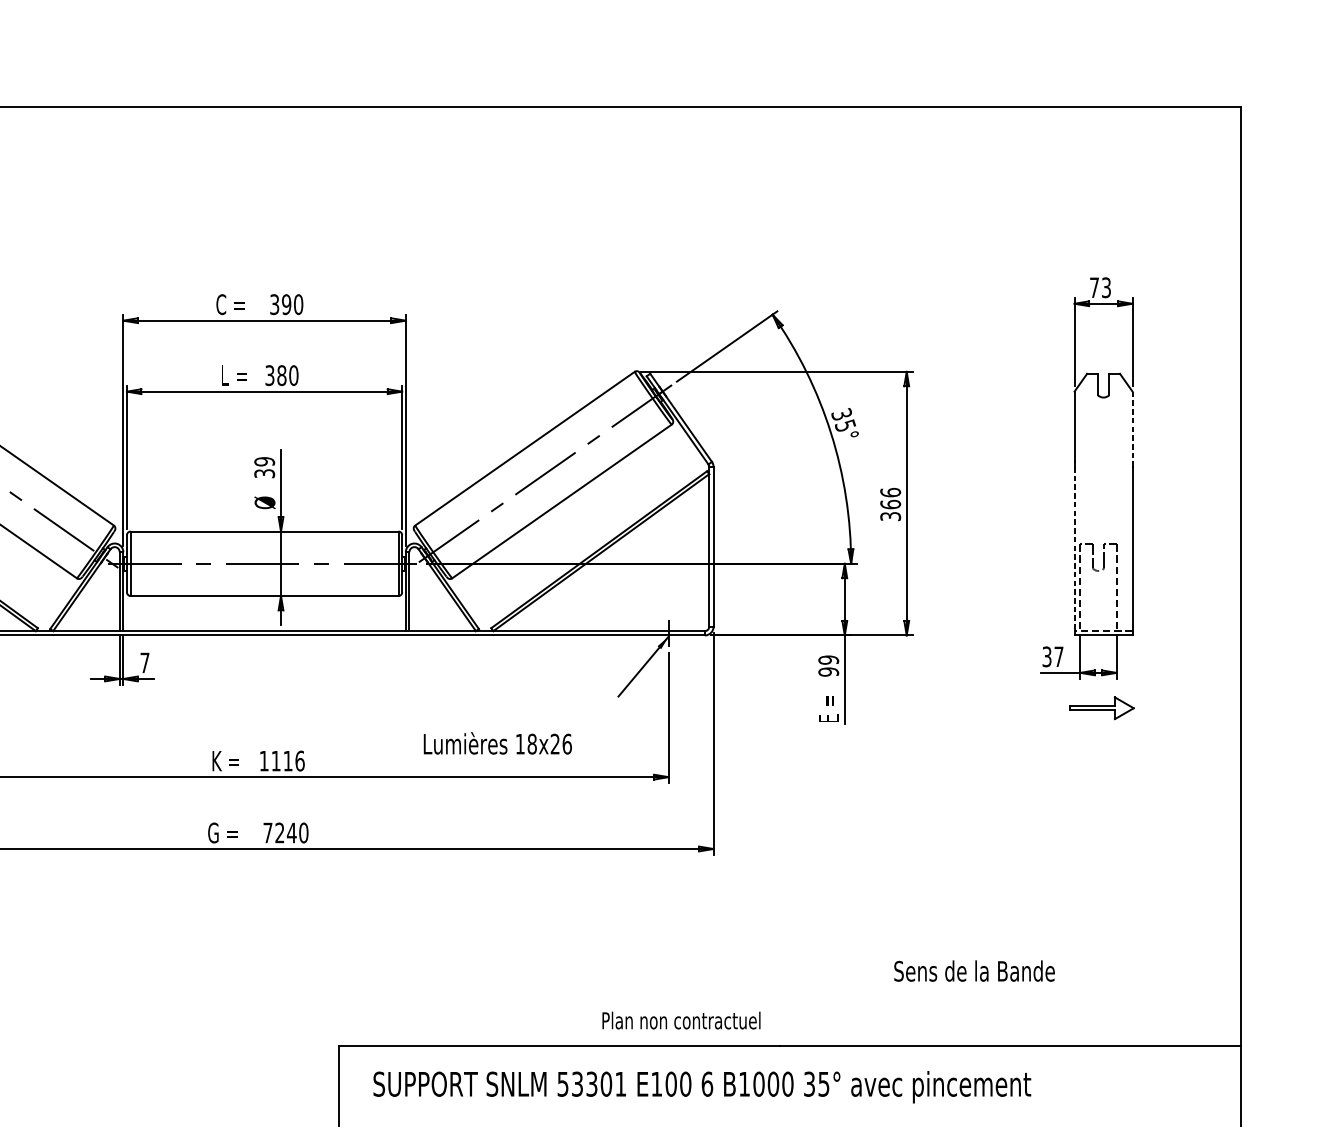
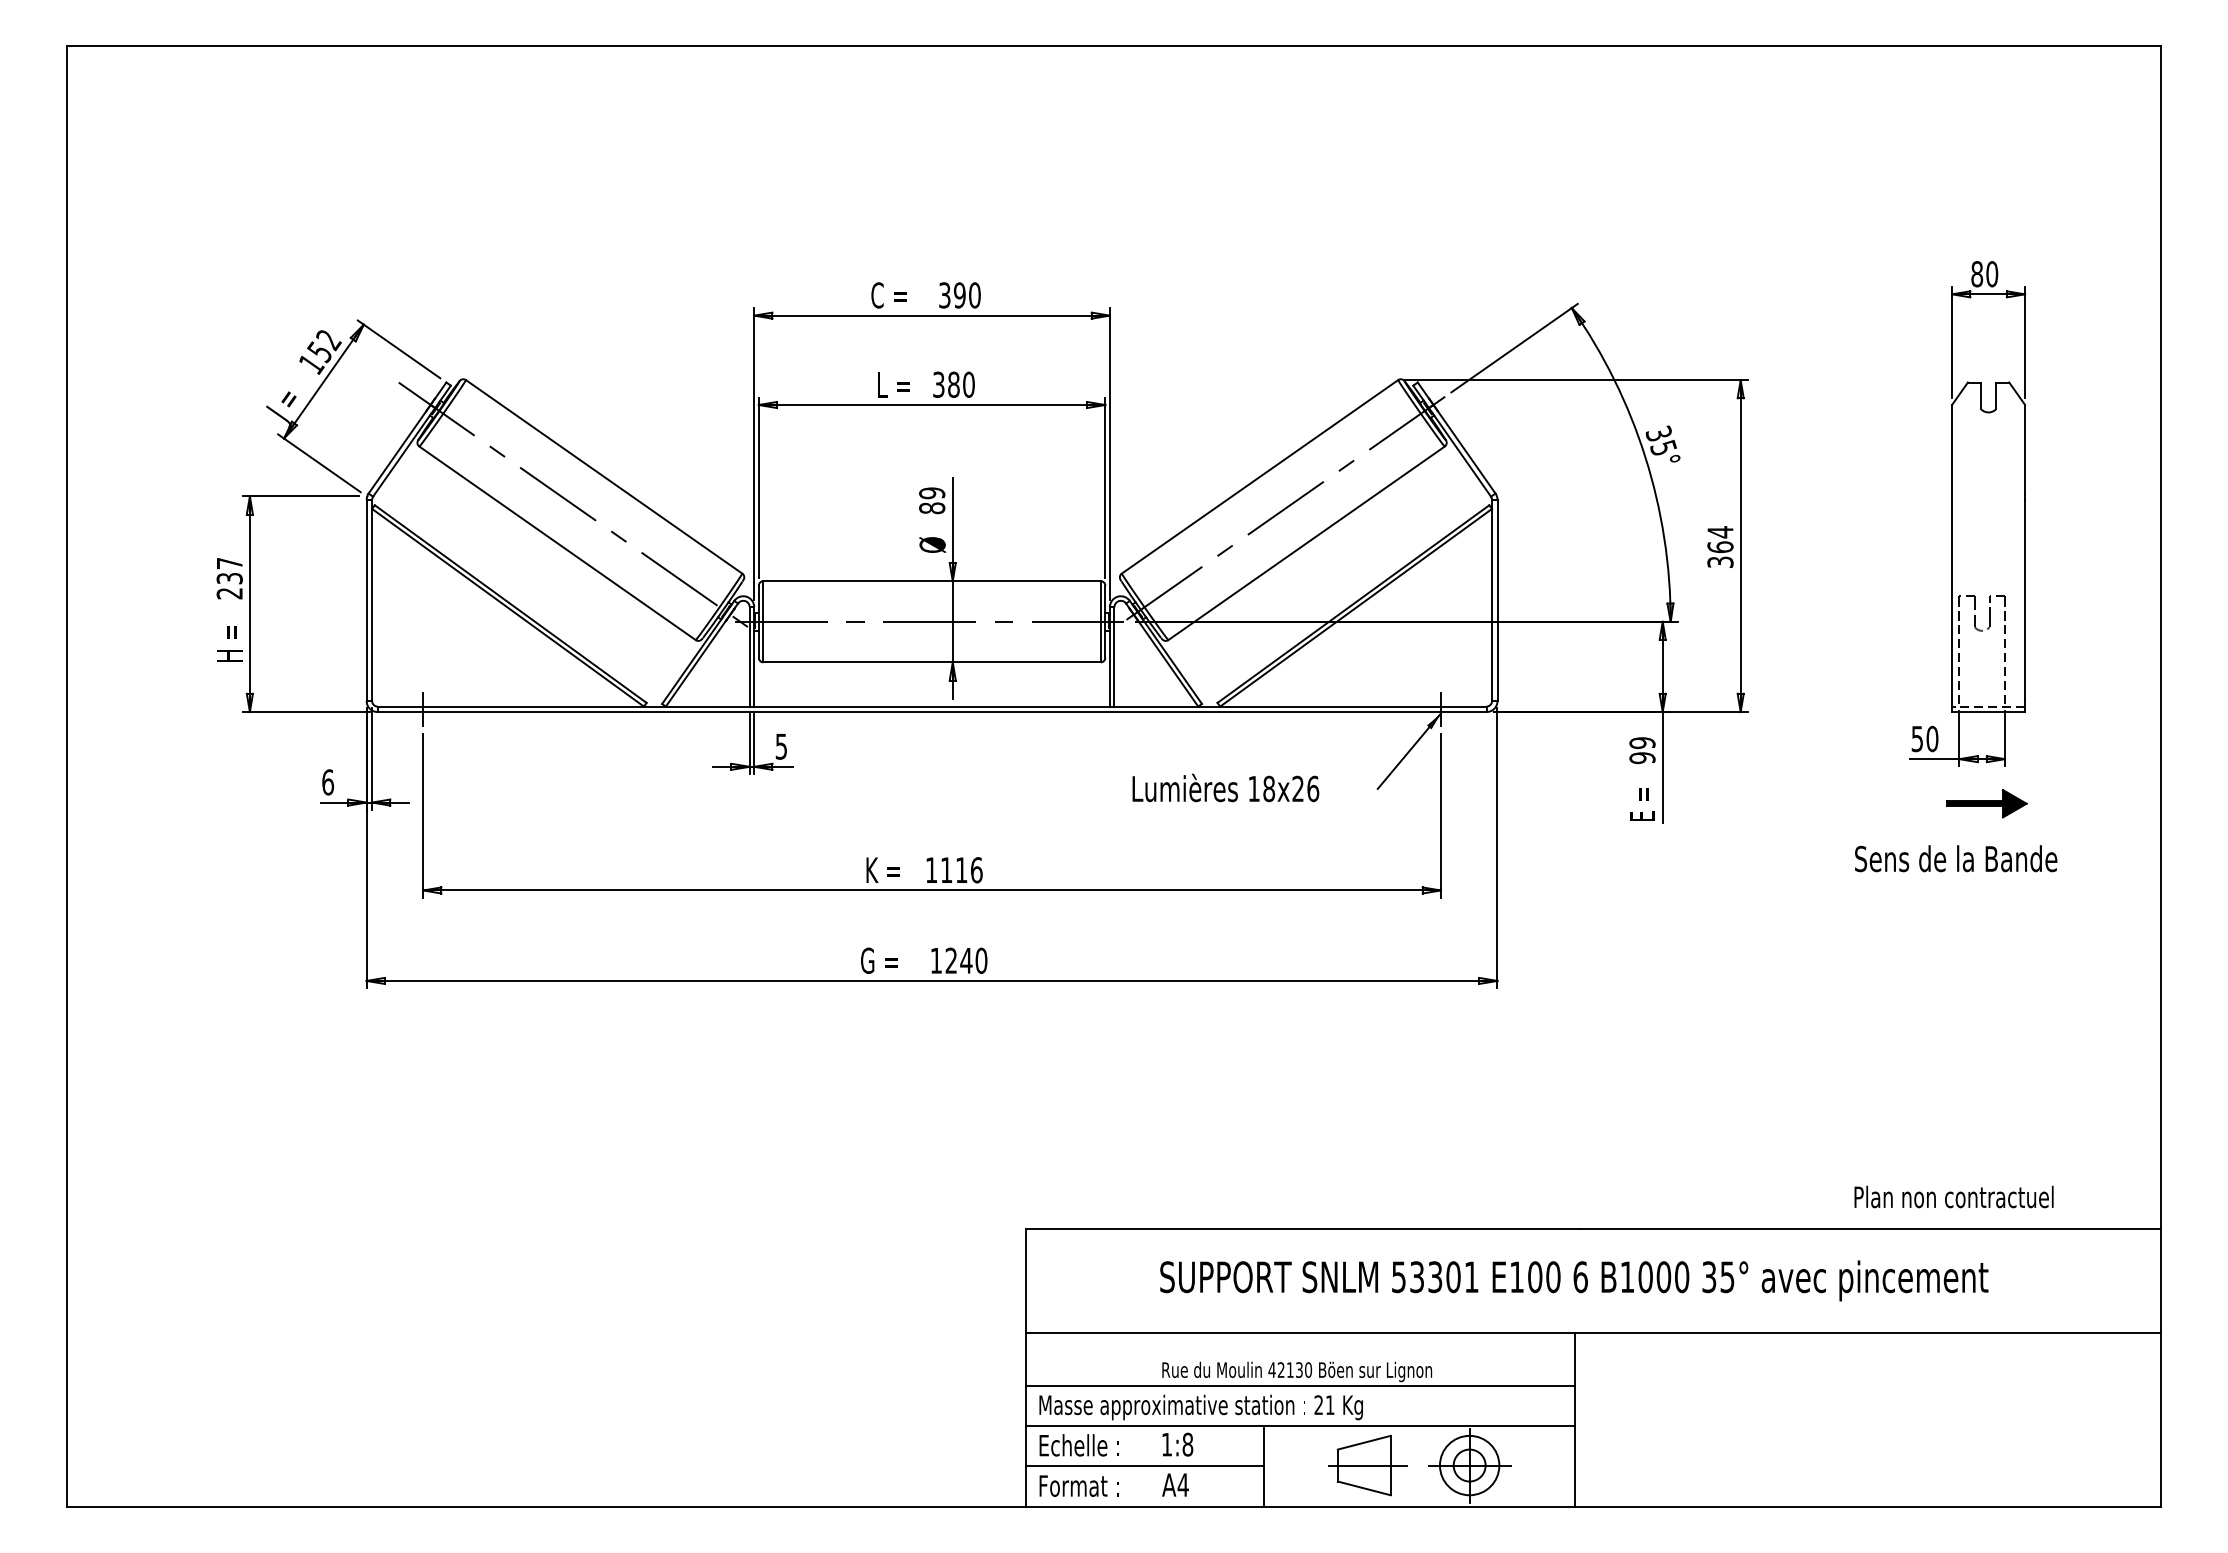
text: (1100, 288) -> (1984, 274), 73 -> 80
line: (1132, 426) -> (2025, 449), dashed -> solid
text: (264, 473) -> (932, 508), 39 -> 89
text: (890, 492) -> (1720, 532), 366 -> 364
line: (1074, 546) -> (1952, 600), dashed -> solid
text: (1053, 656) -> (1925, 738), 37 -> 50
text: (144, 662) -> (780, 746), 7 -> 5
fill: (1101, 708) -> (1986, 803), added
text: (497, 743) -> (1225, 787), moved
text: (267, 832) -> (935, 960), 7240 -> 1240
text: (974, 970) -> (1956, 858), moved
text: (681, 1020) -> (1953, 1196), moved
text: (702, 1086) -> (1574, 1280), moved

